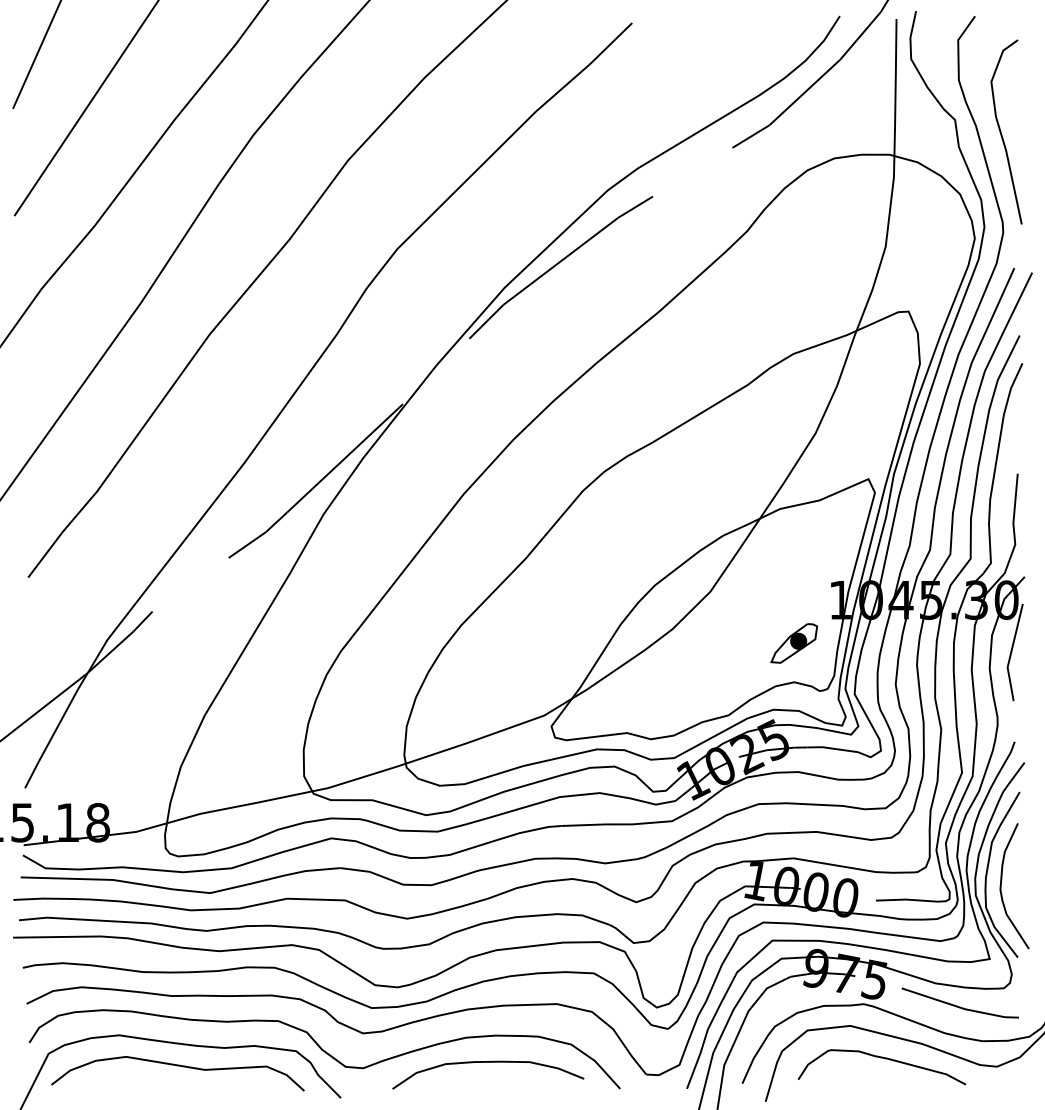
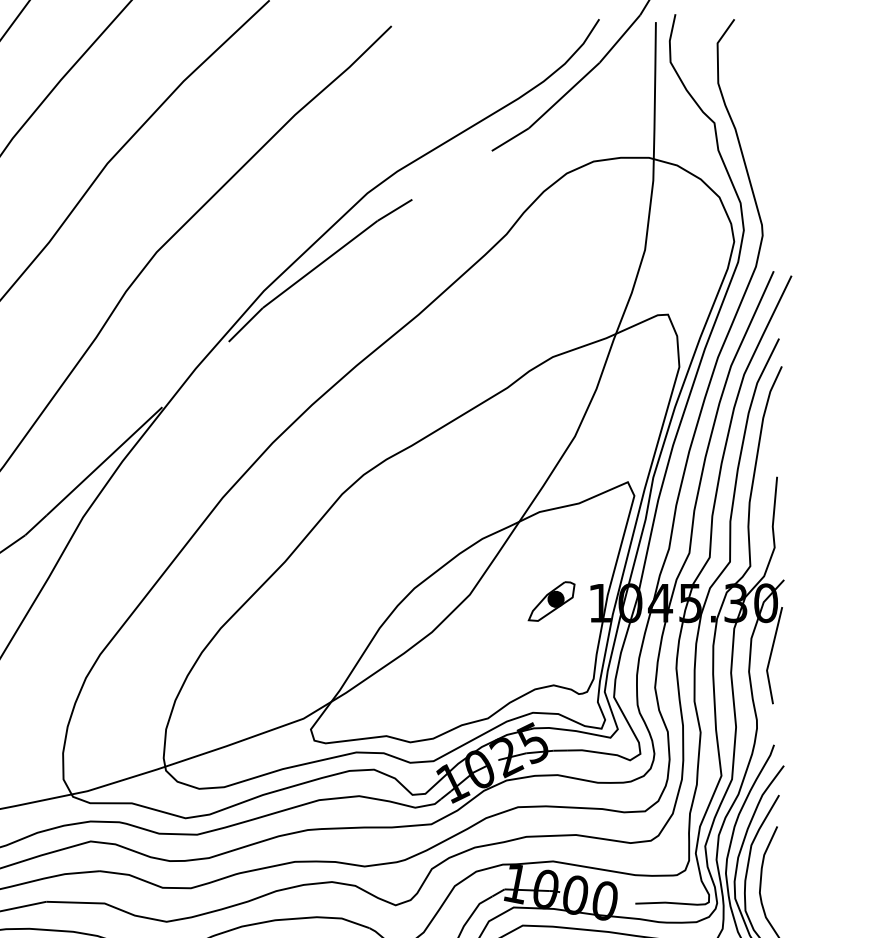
curve: (1001, 131) -> (760, 134), removed
part: (794, 643) -> (551, 601), moved

